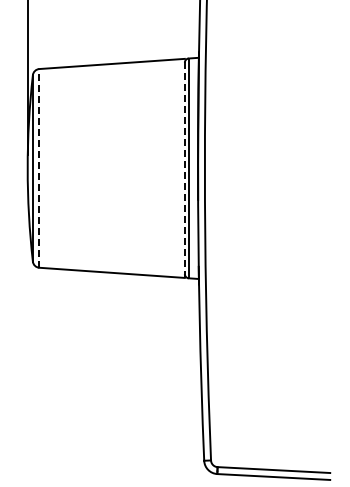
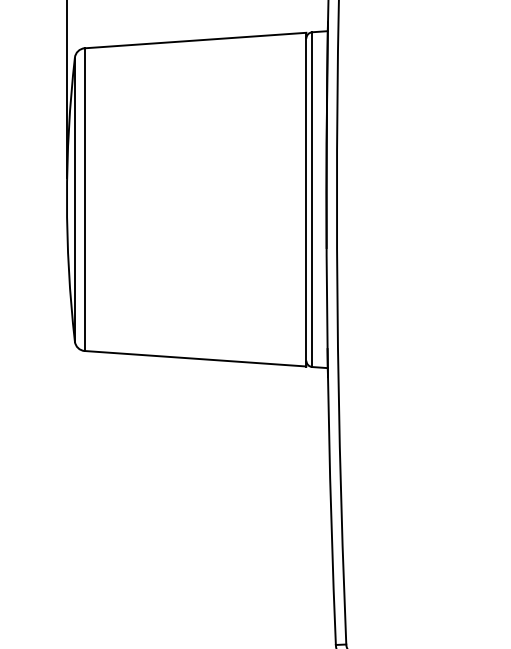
line: (39, 167) -> (84, 198), dashed -> solid
line: (184, 168) -> (305, 199), dashed -> solid

